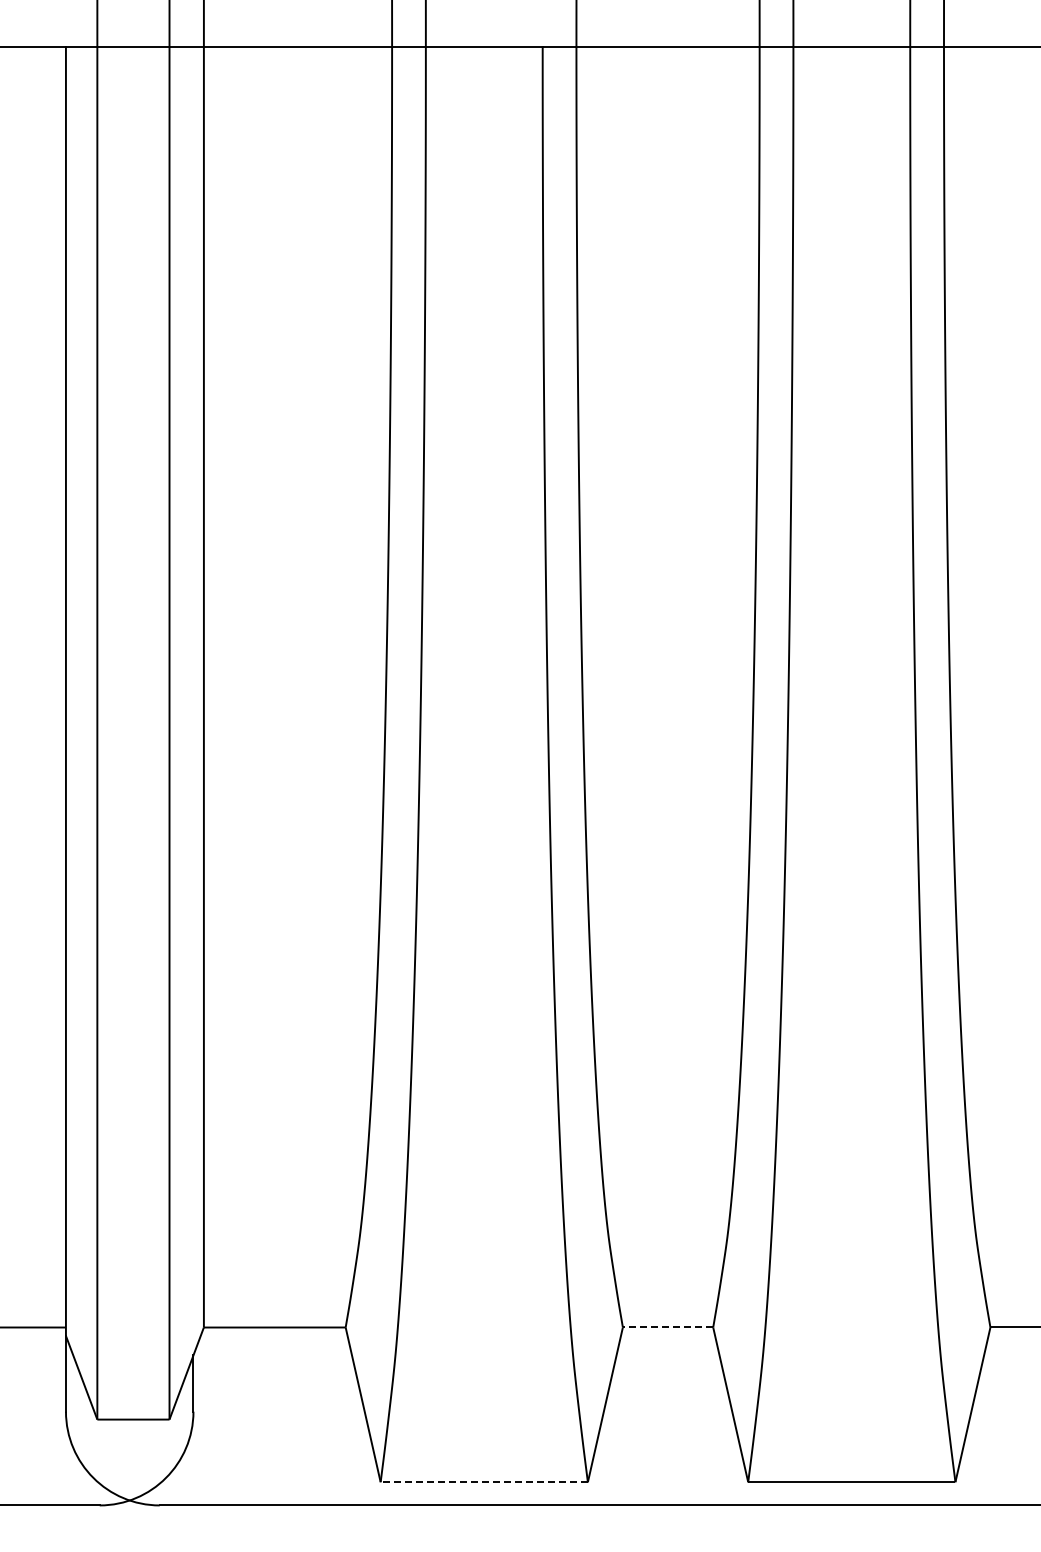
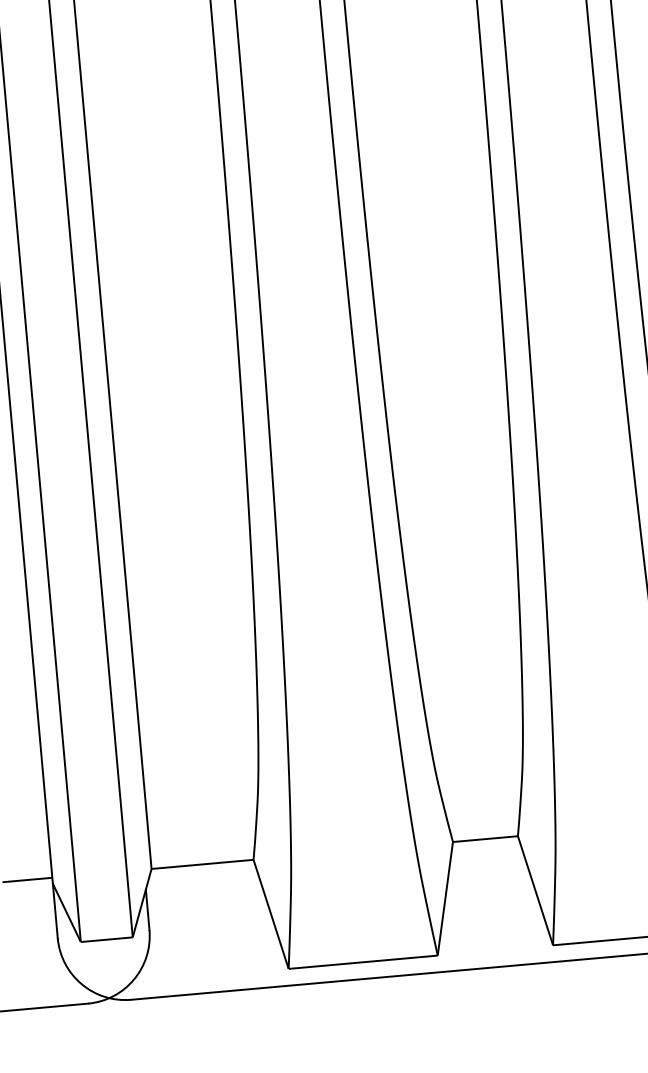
line: (668, 1327) -> (485, 839), dashed -> solid
line: (484, 1482) -> (363, 962), dashed -> solid

